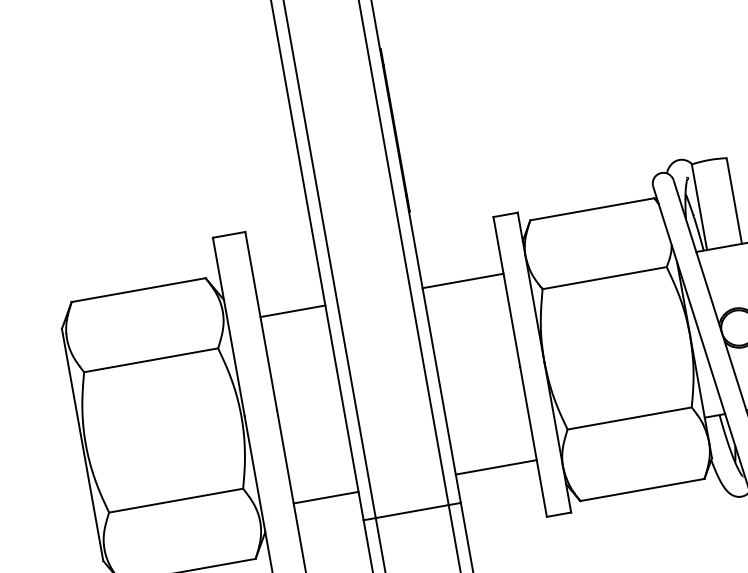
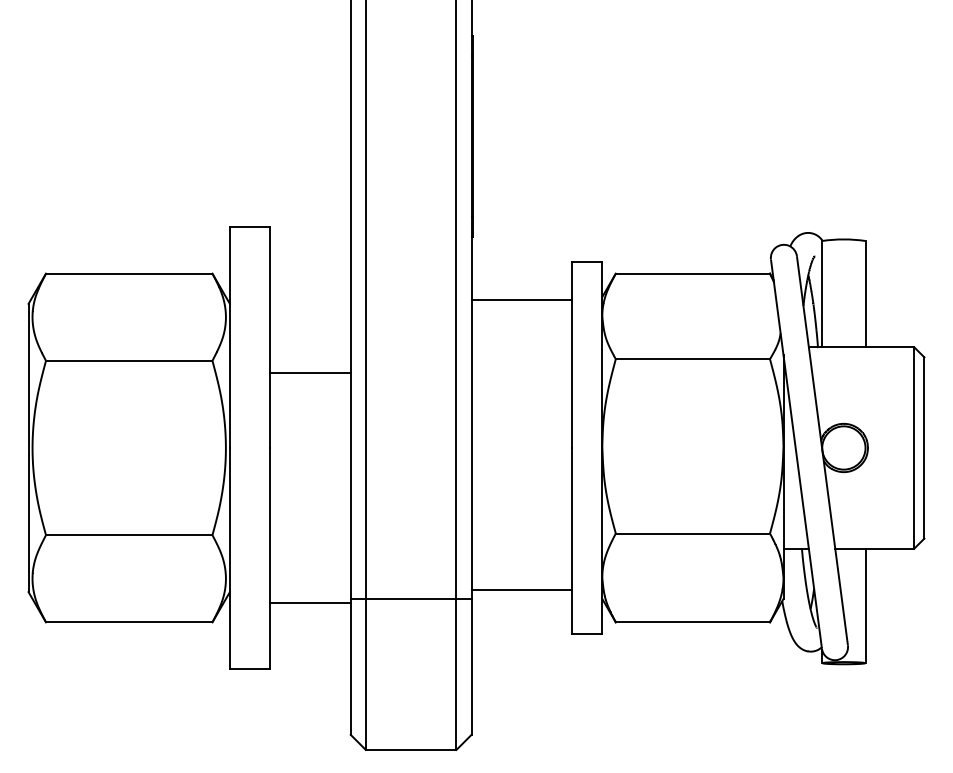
line: (462, 281) -> (521, 300), moved
line: (293, 311) -> (310, 373), moved
line: (495, 467) -> (521, 589), moved
line: (326, 497) -> (310, 602), moved

